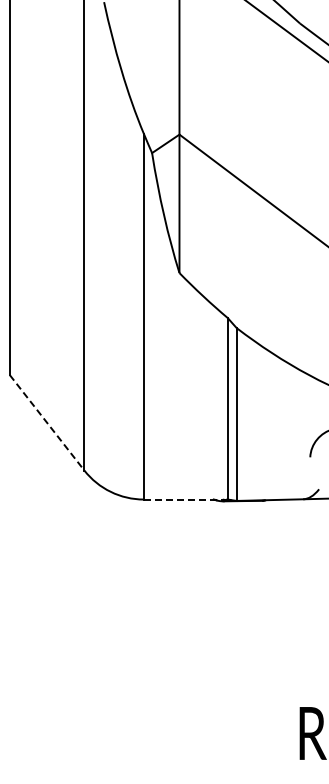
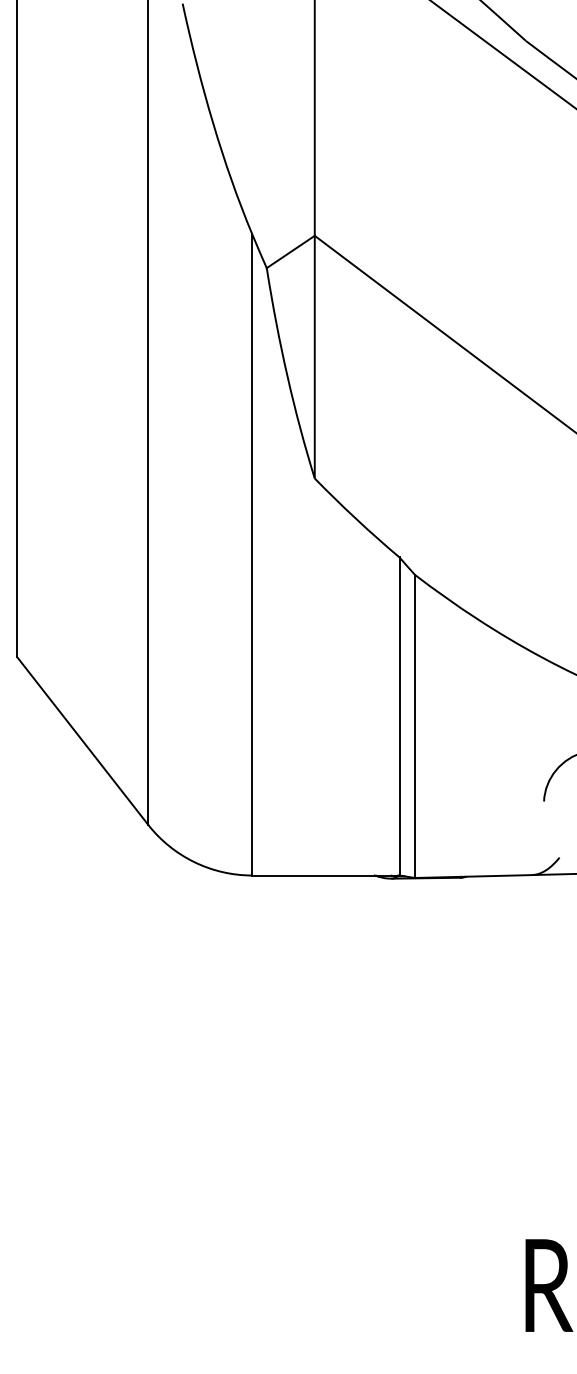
line: (47, 422) -> (83, 740), dashed -> solid
line: (185, 499) -> (325, 875), dashed -> solid

